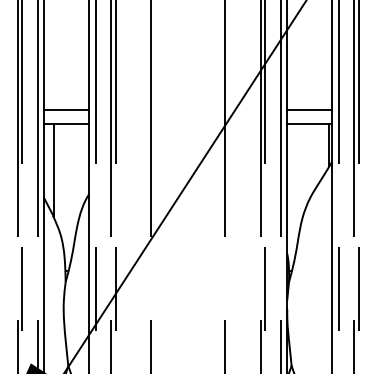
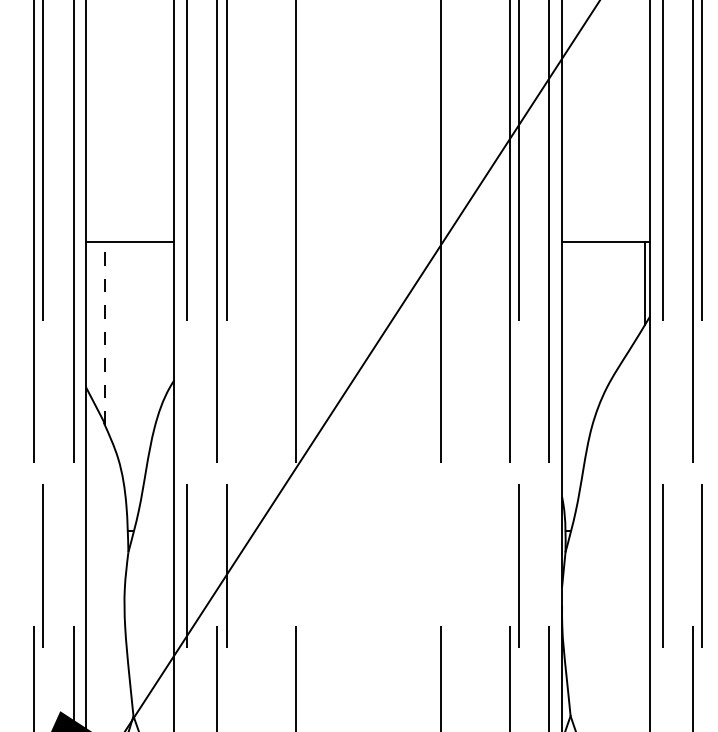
line: (66, 110) -> (130, 216), removed
line: (309, 110) -> (605, 216), removed
line: (53, 170) -> (104, 333), solid -> dashed

